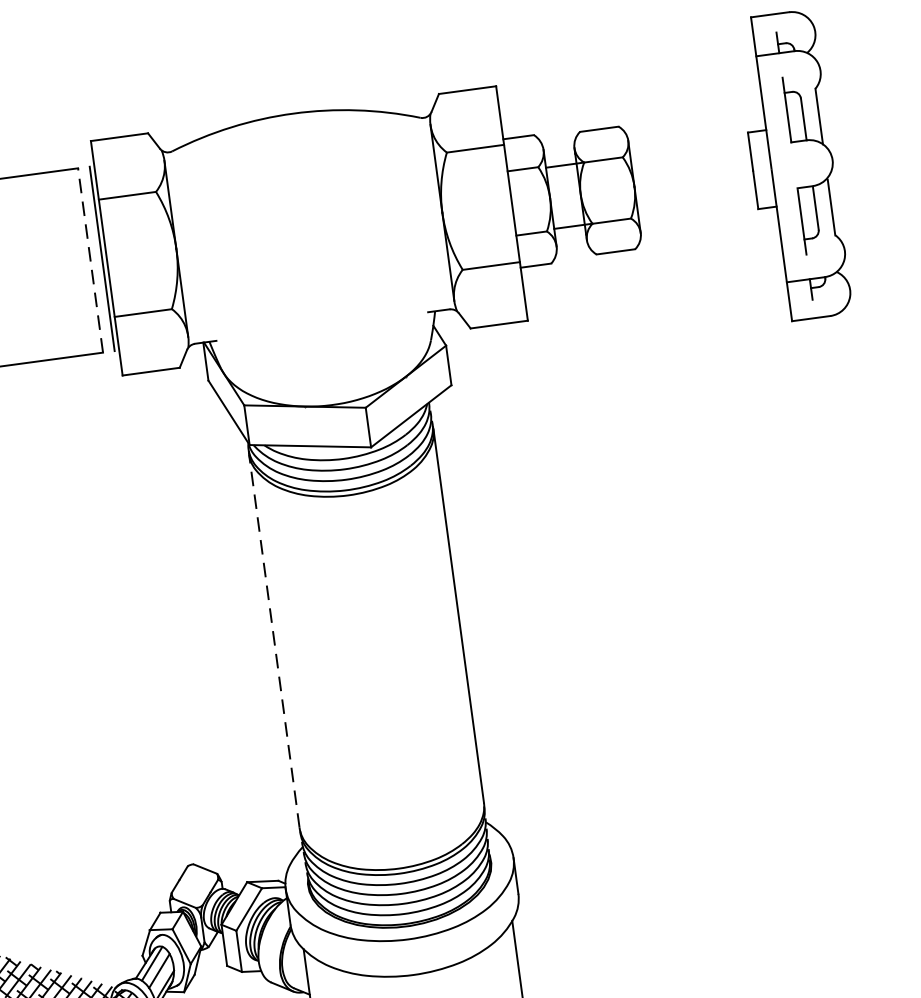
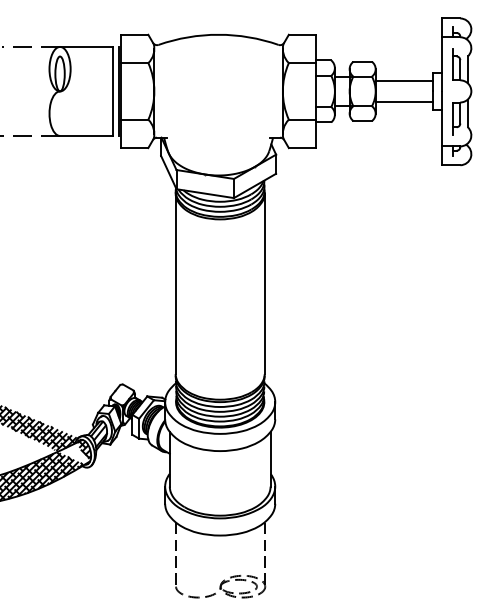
line: (689, 158) -> (403, 81), added
line: (694, 199) -> (403, 101), added
line: (89, 260) -> (112, 91), dashed -> solid
line: (273, 640) -> (175, 283), dashed -> solid

